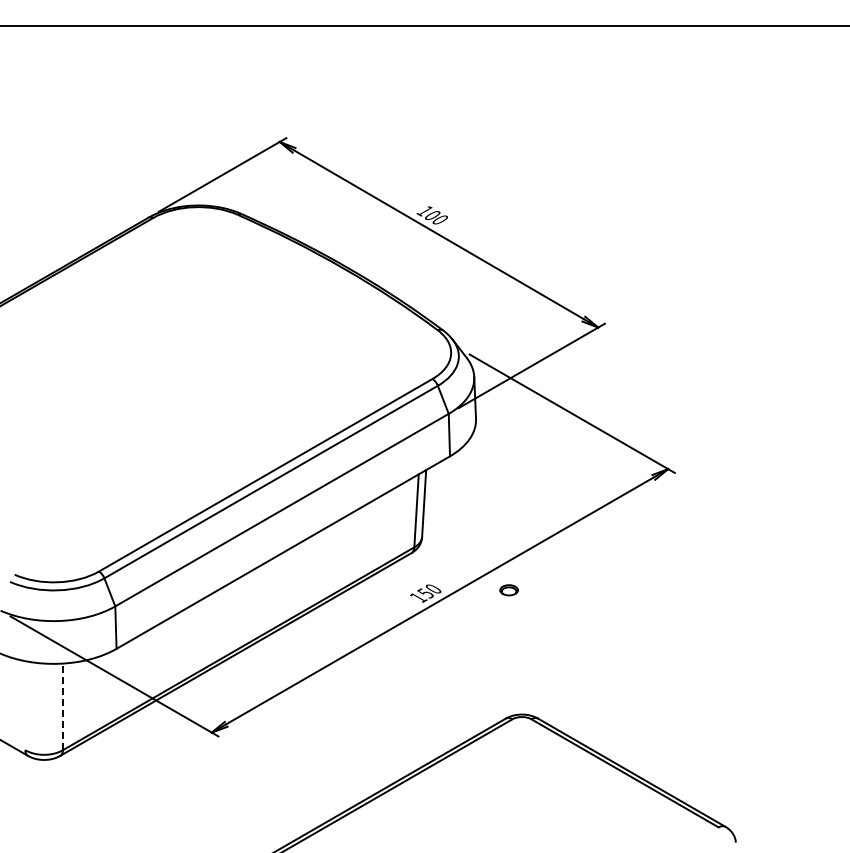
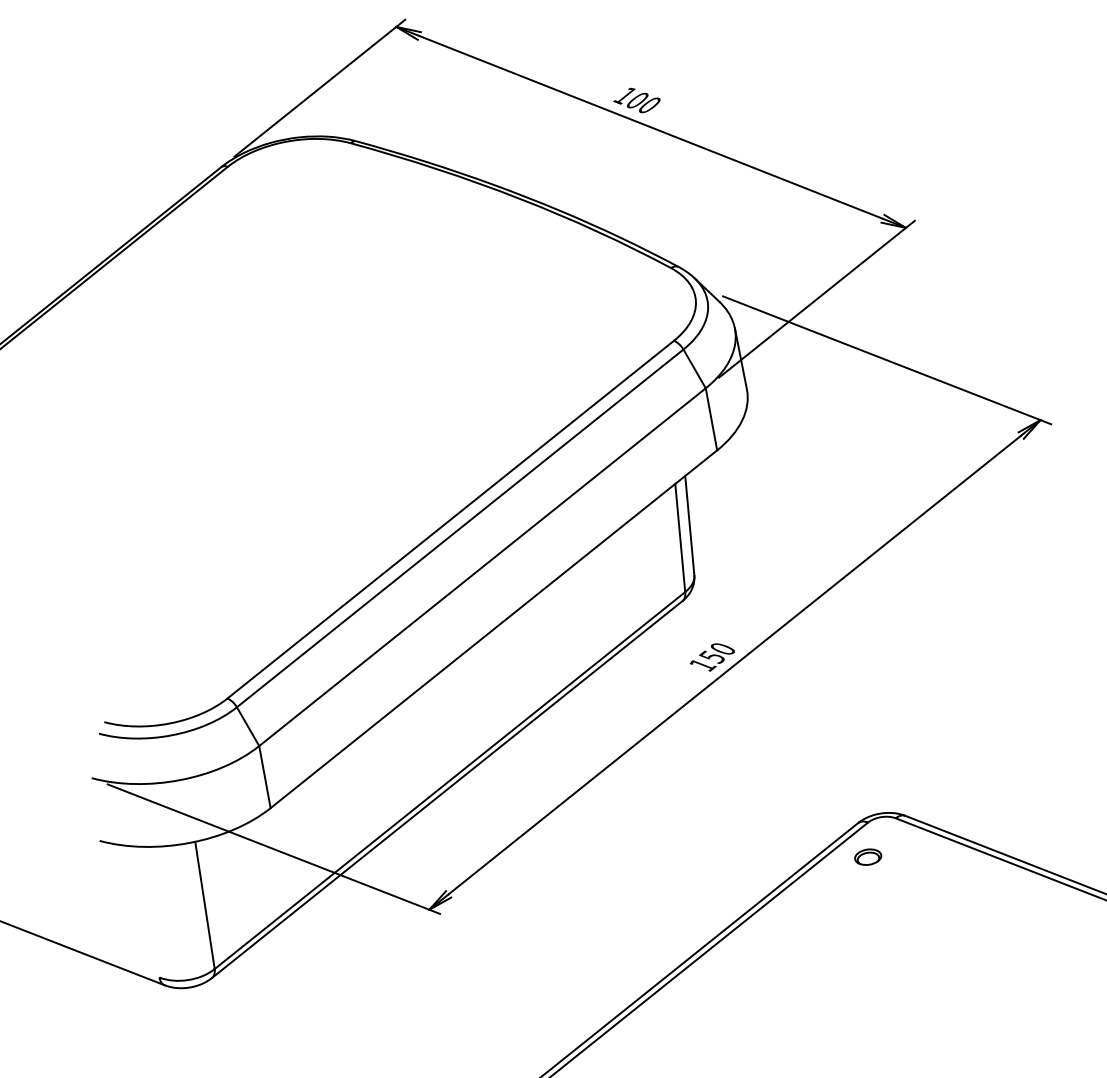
part: (508, 590) -> (867, 857), moved
line: (63, 706) -> (205, 904), dashed -> solid

